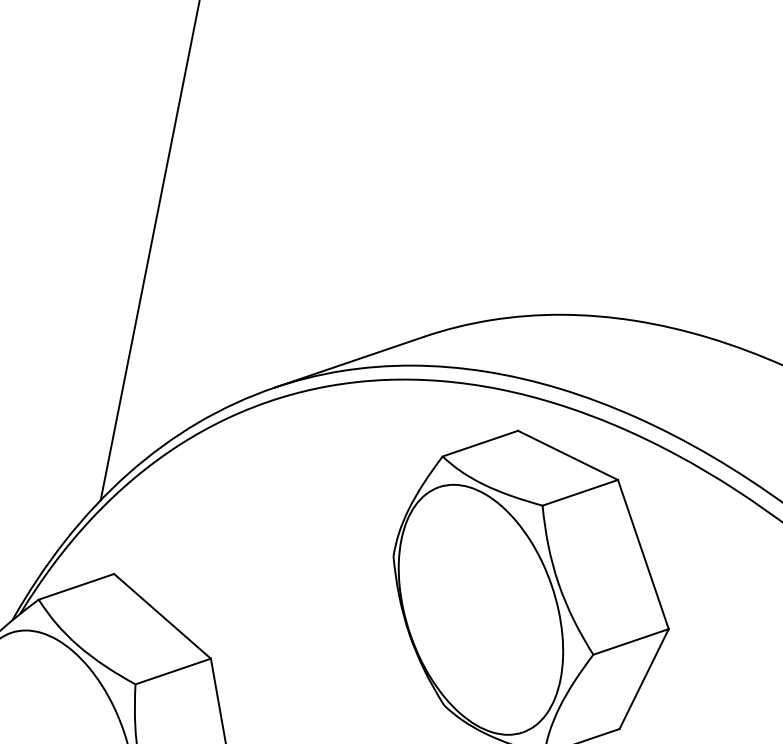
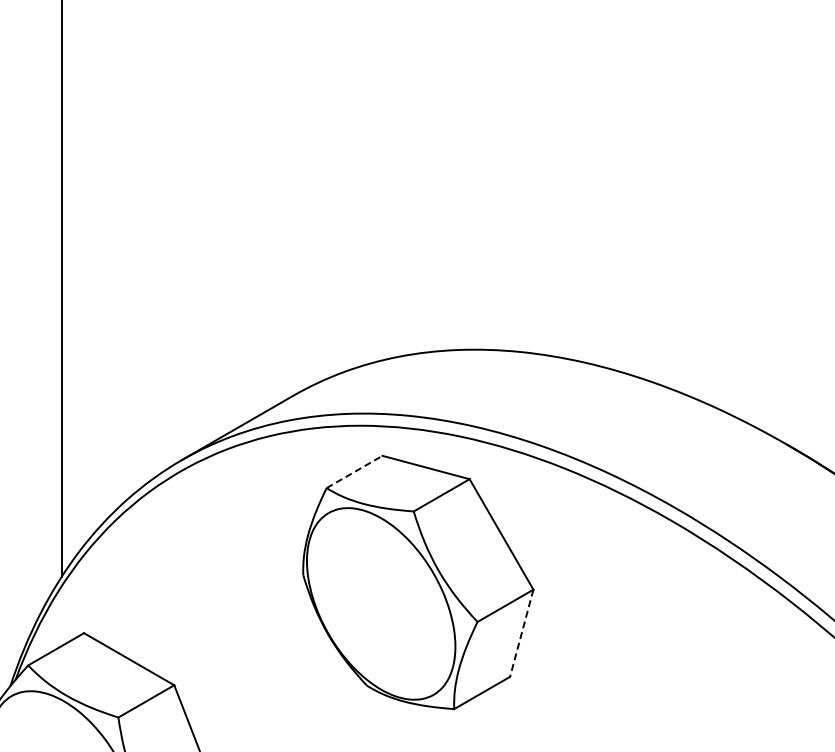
line: (481, 443) -> (355, 471), solid -> dashed
line: (643, 679) -> (521, 633), solid -> dashed

